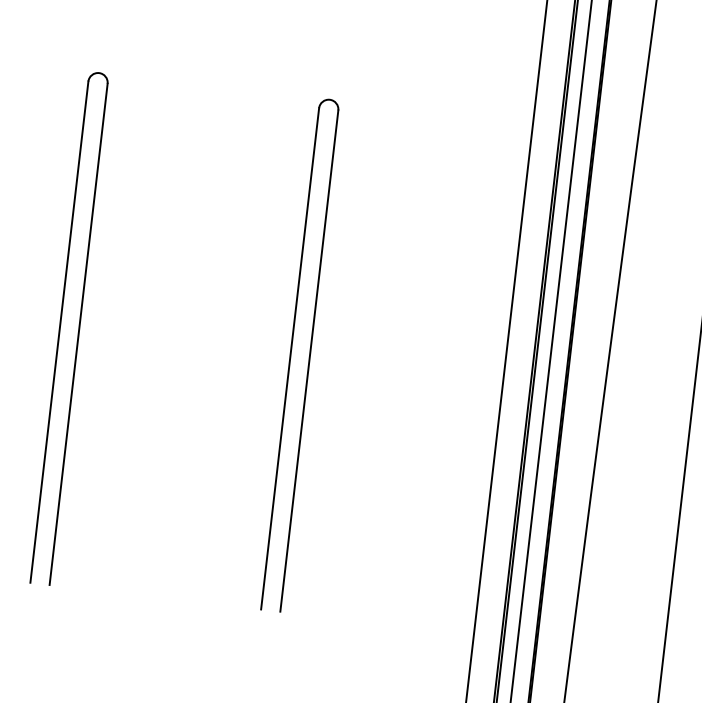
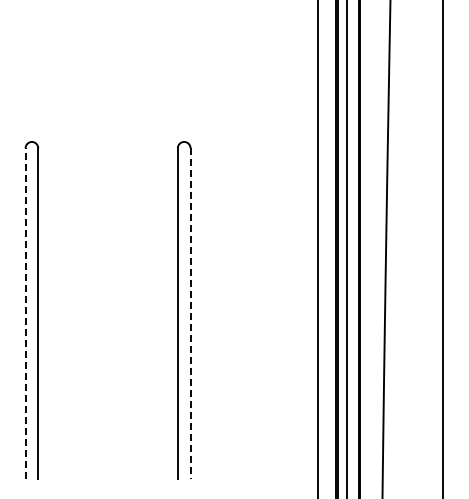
line: (59, 331) -> (25, 313), solid -> dashed
line: (309, 362) -> (190, 314), solid -> dashed

